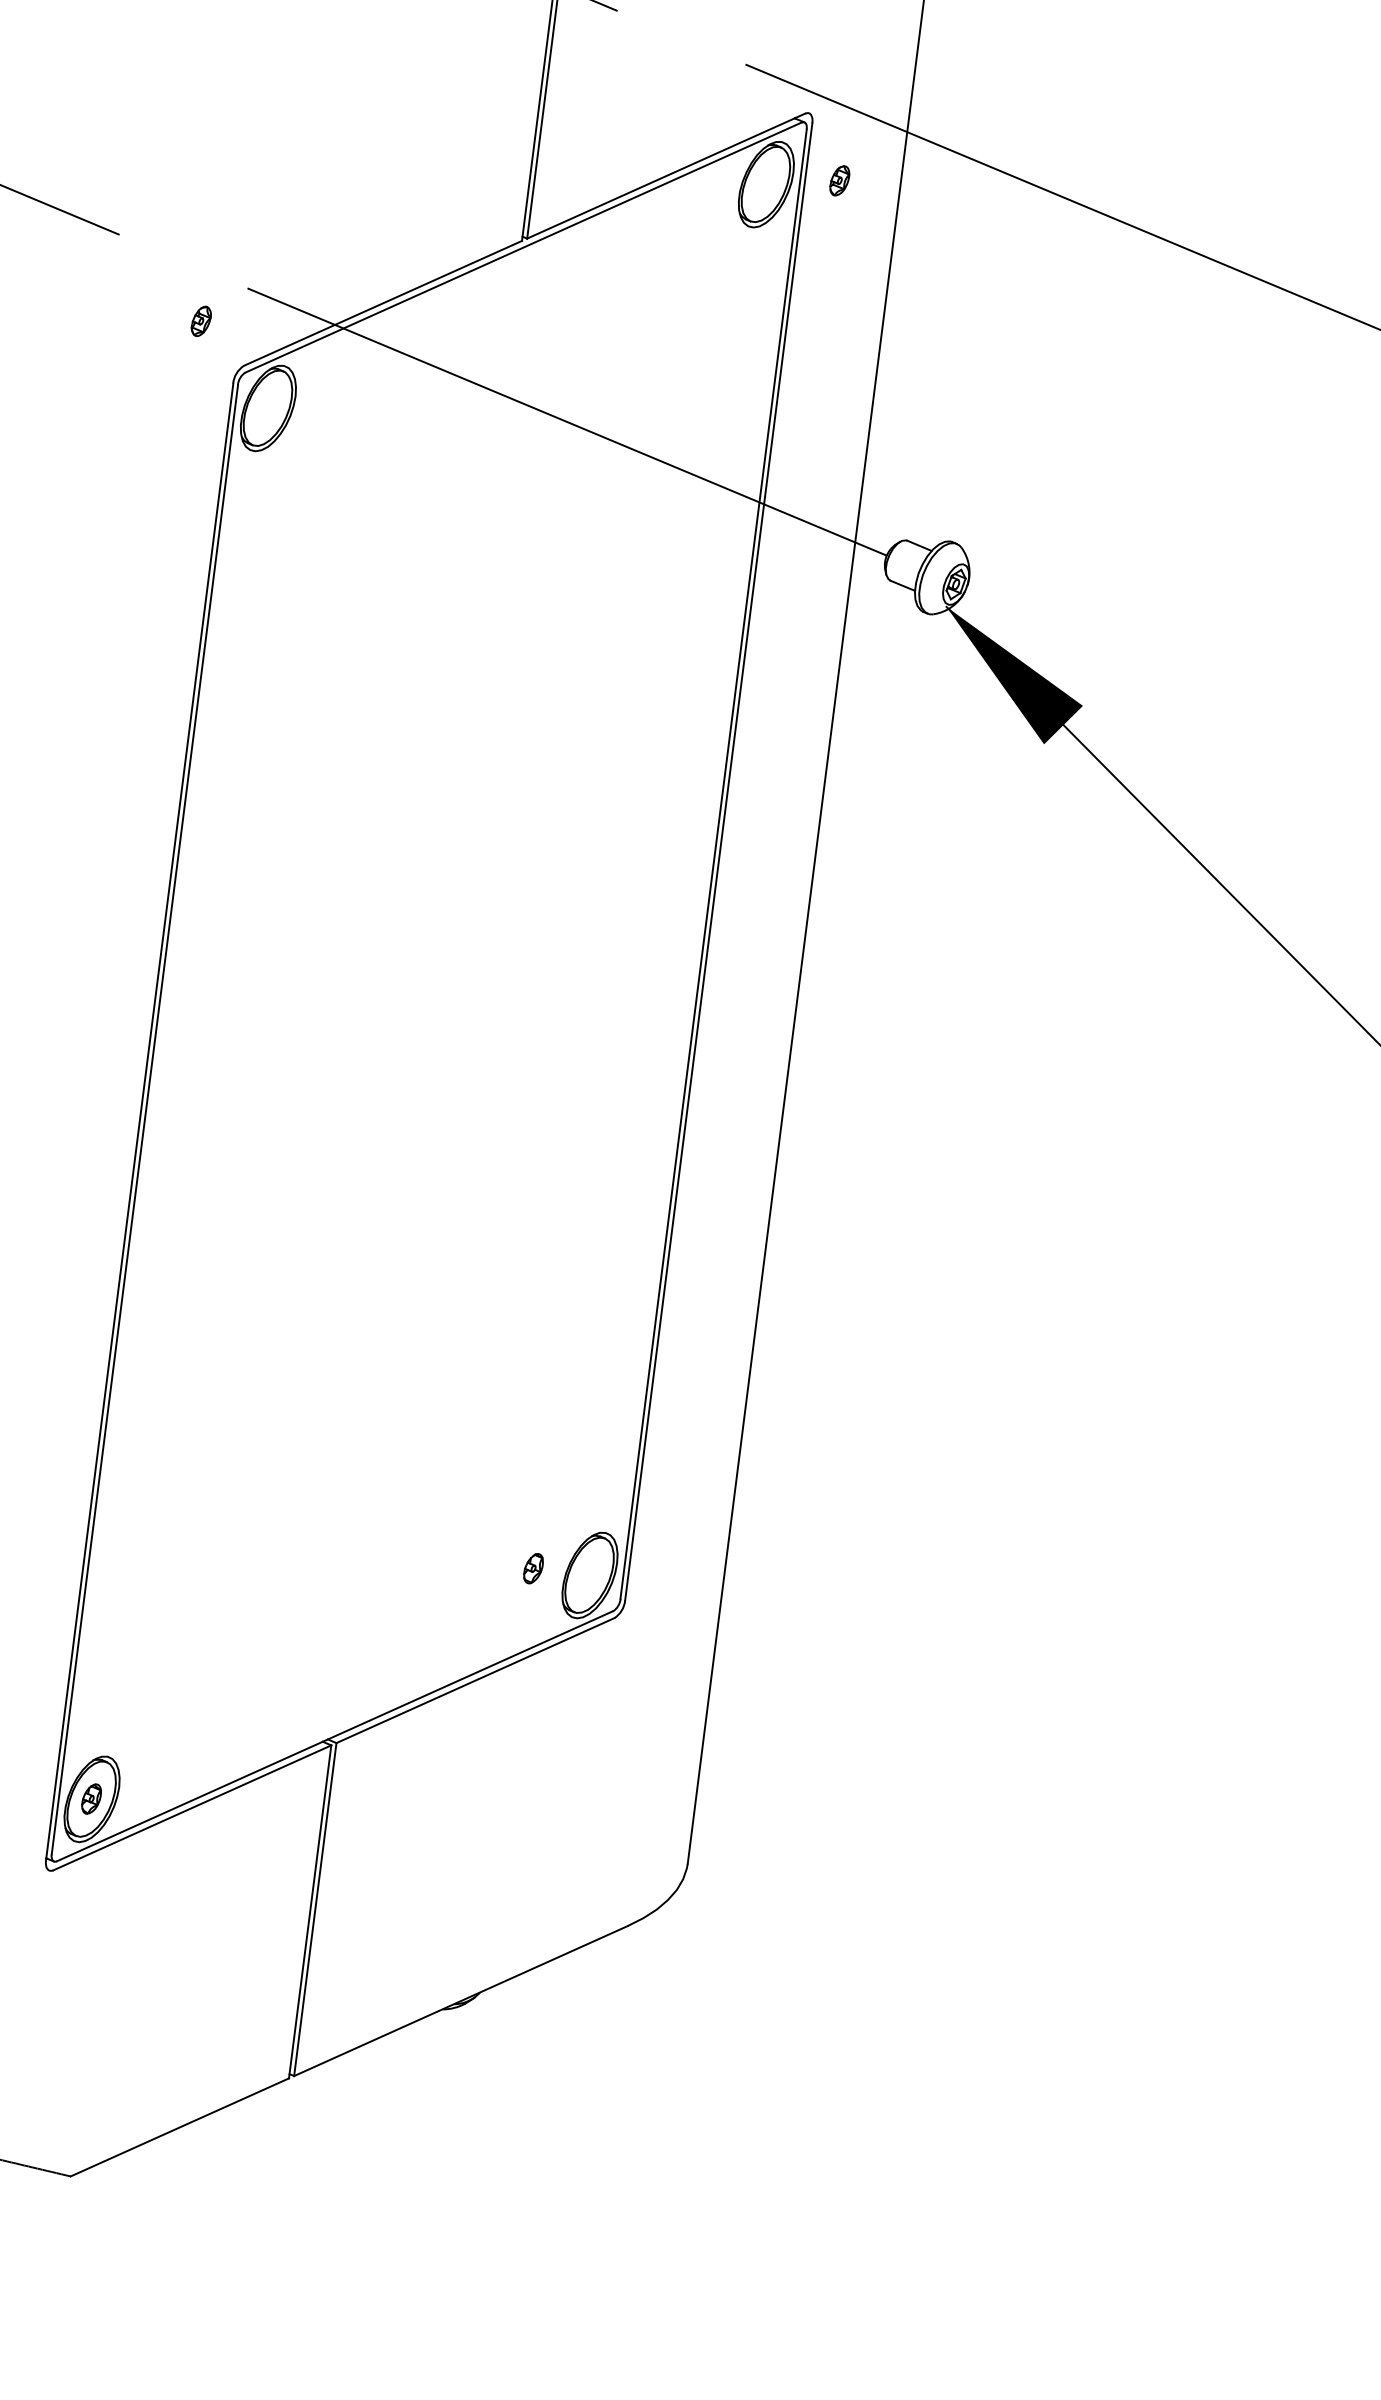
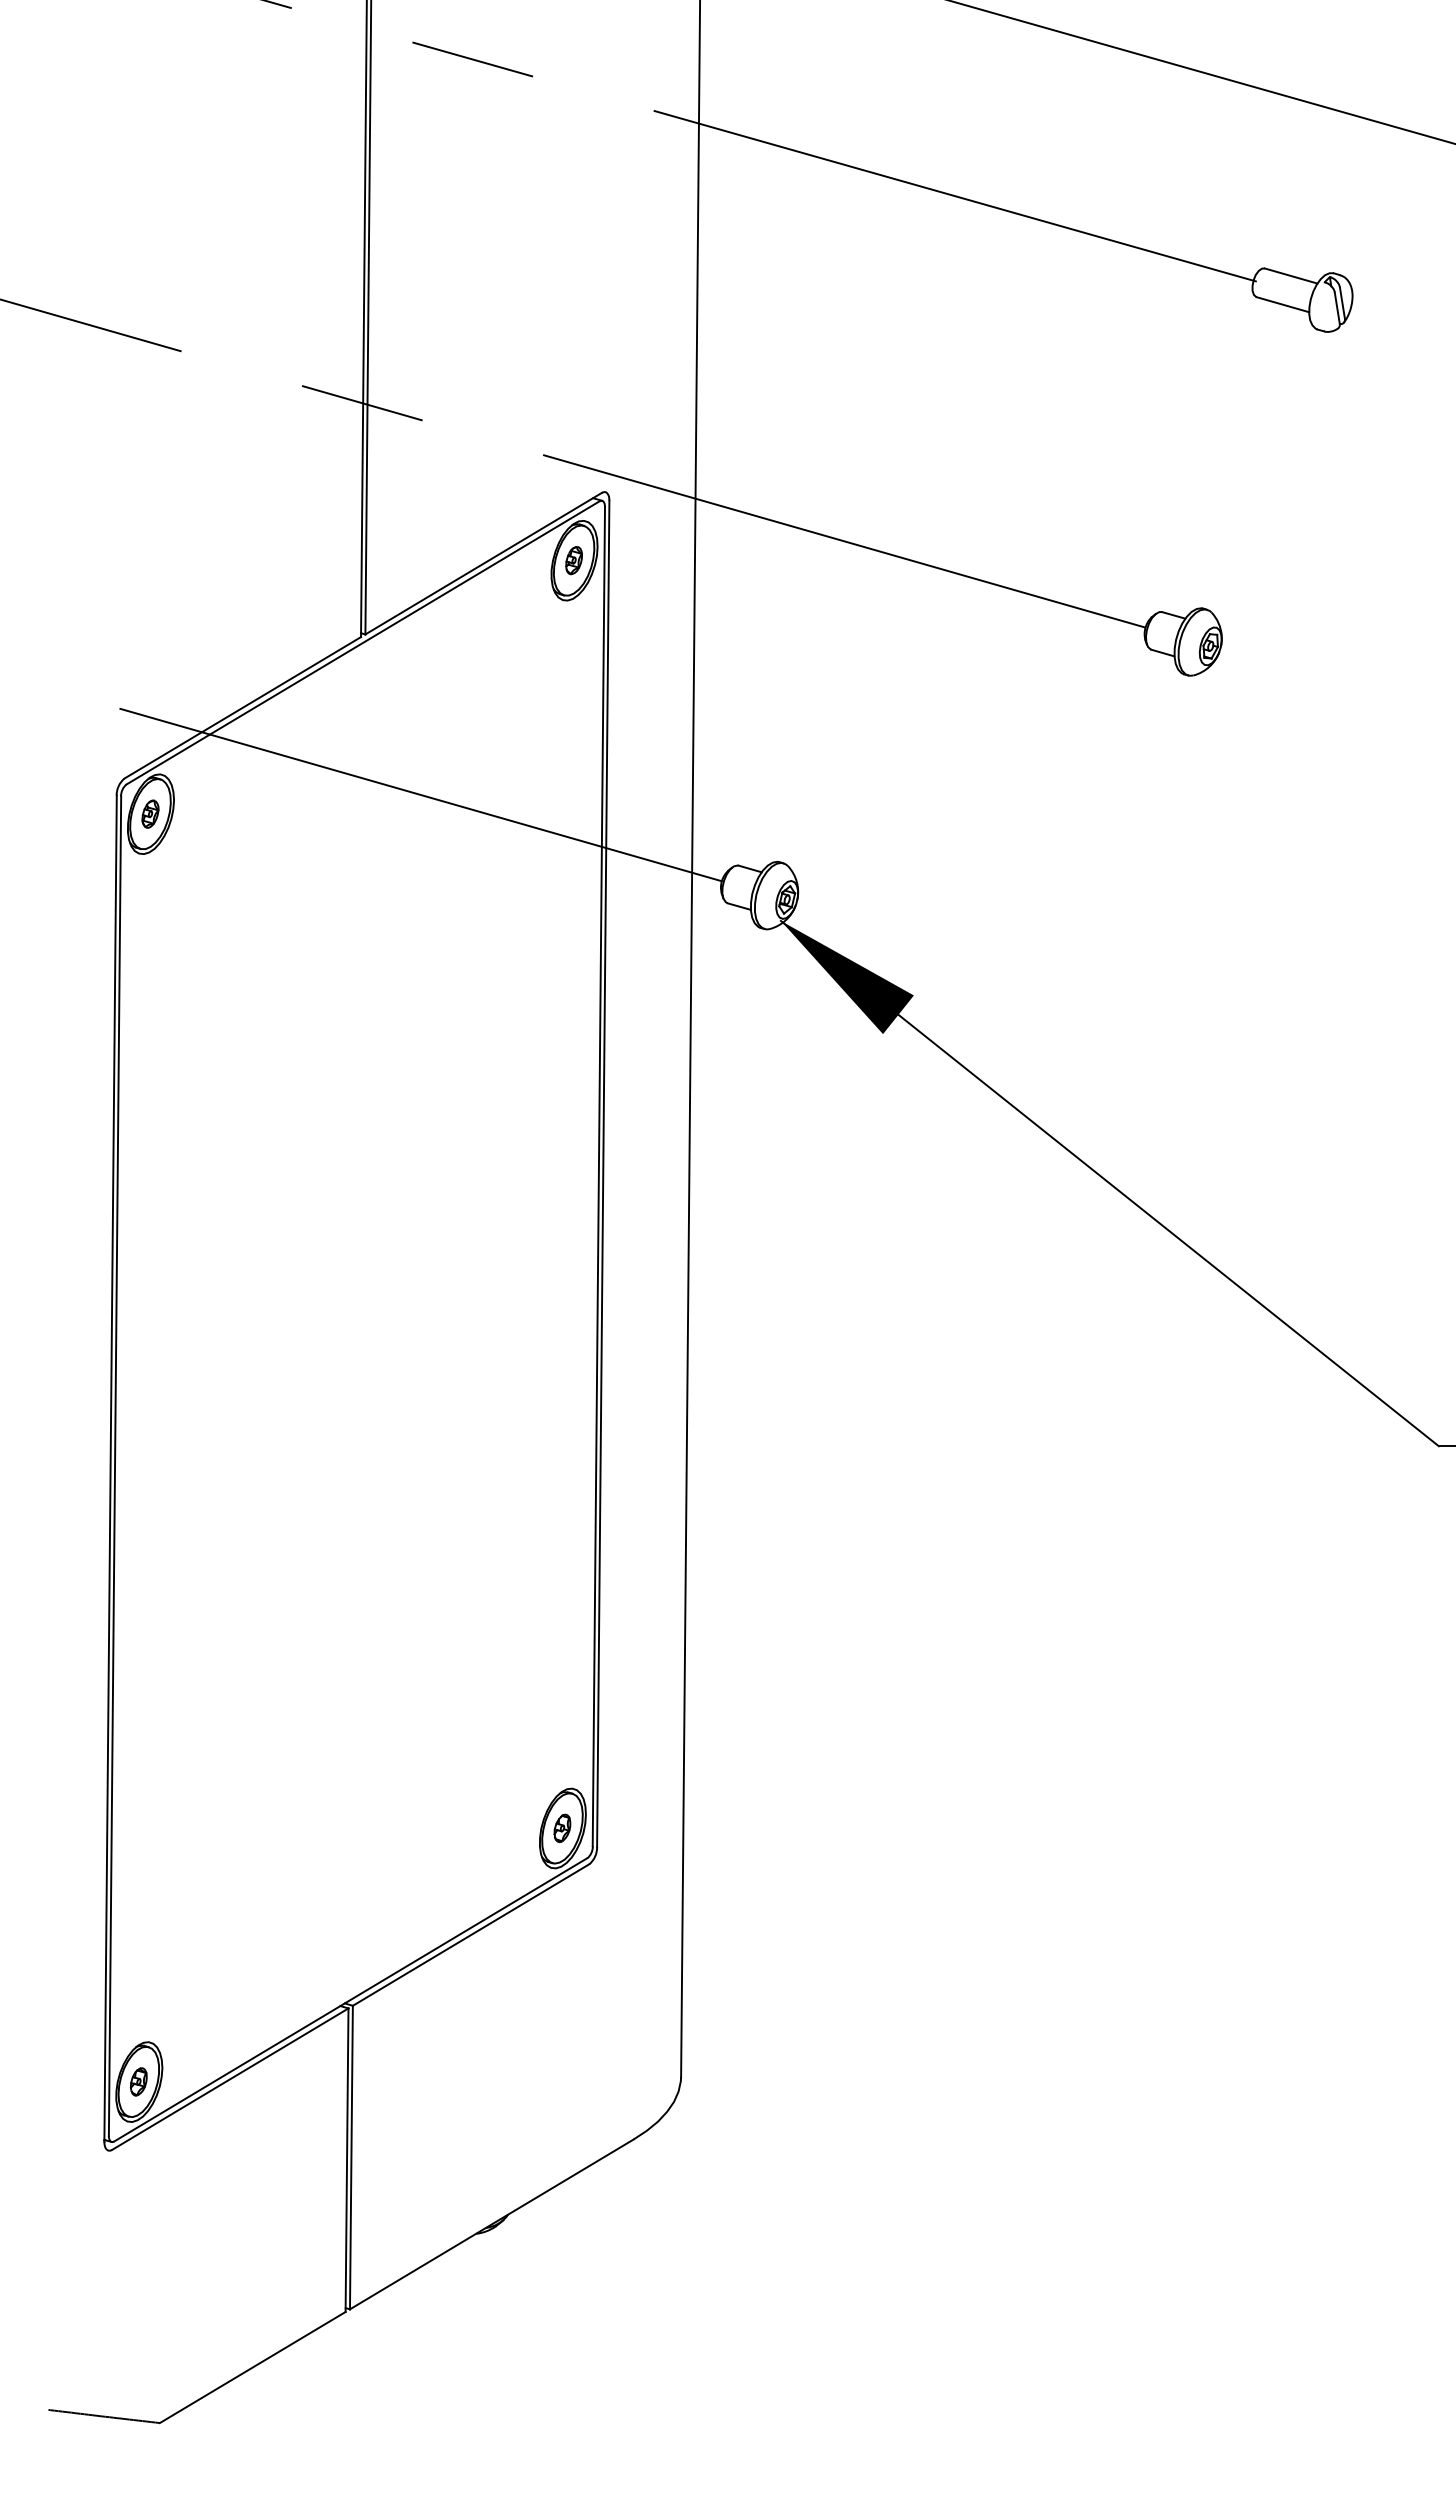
part: (839, 180) -> (573, 560), moved
part: (201, 320) -> (150, 813), moved
part: (533, 1567) -> (562, 1827), moved

